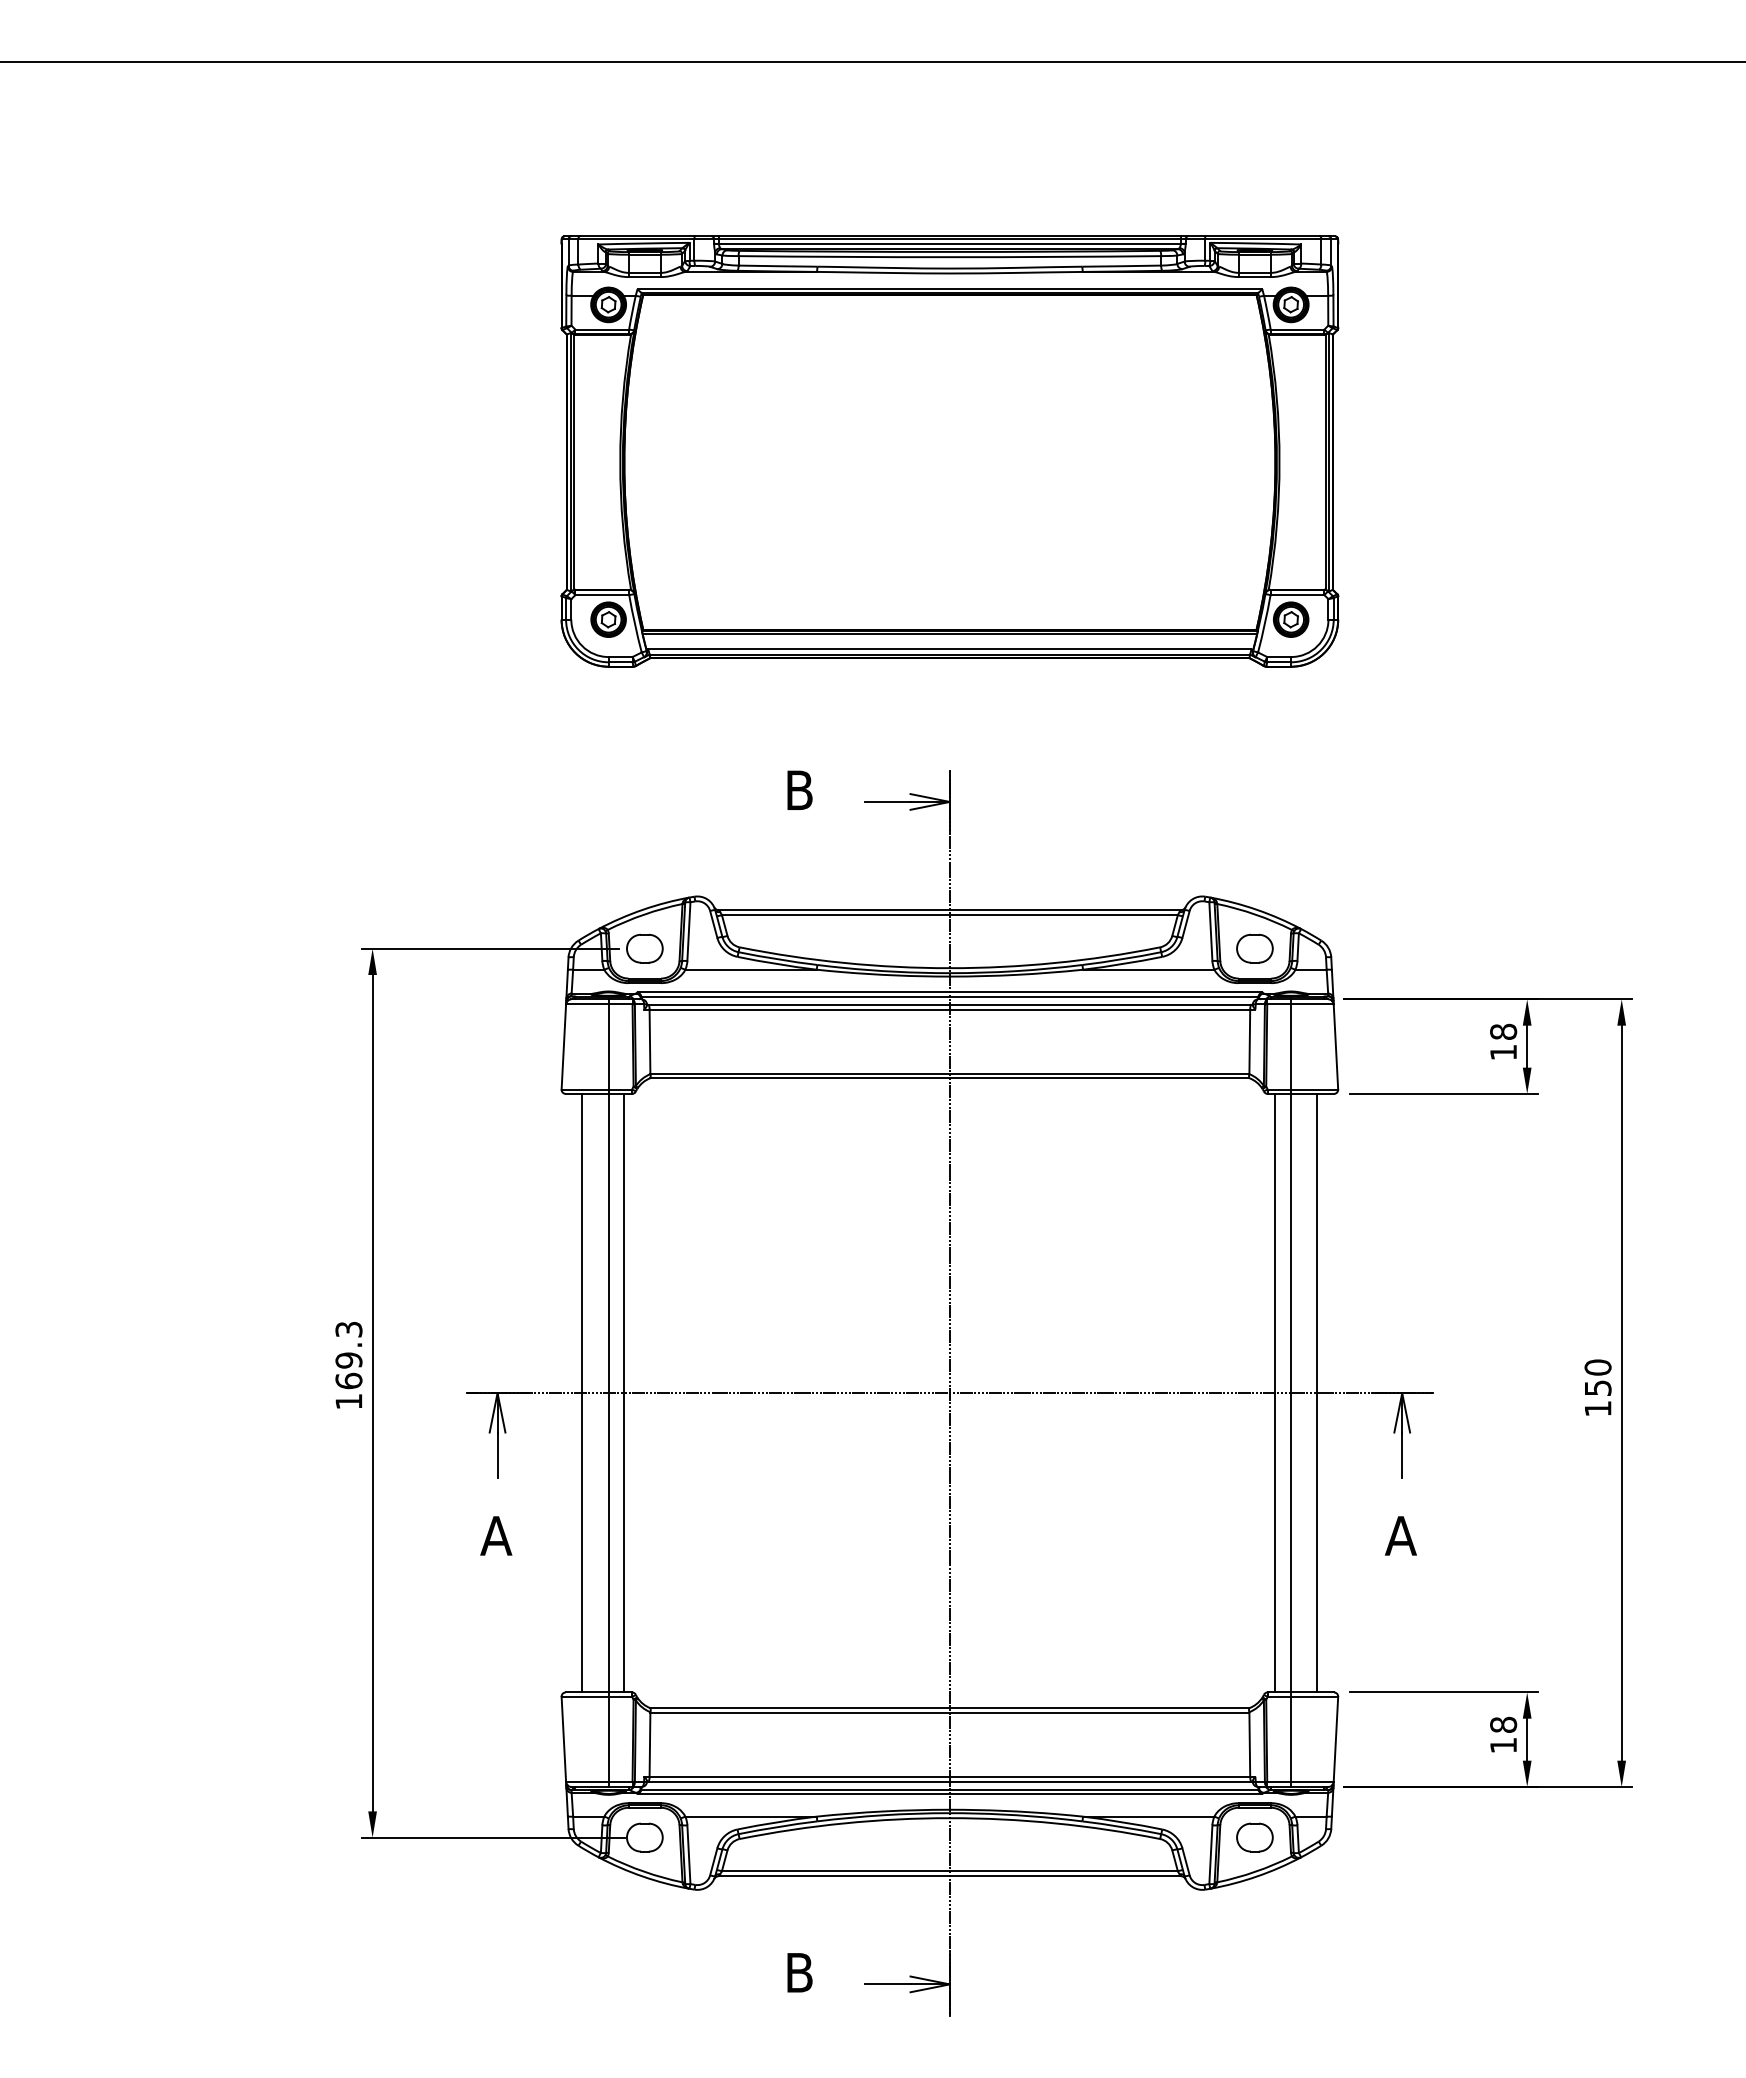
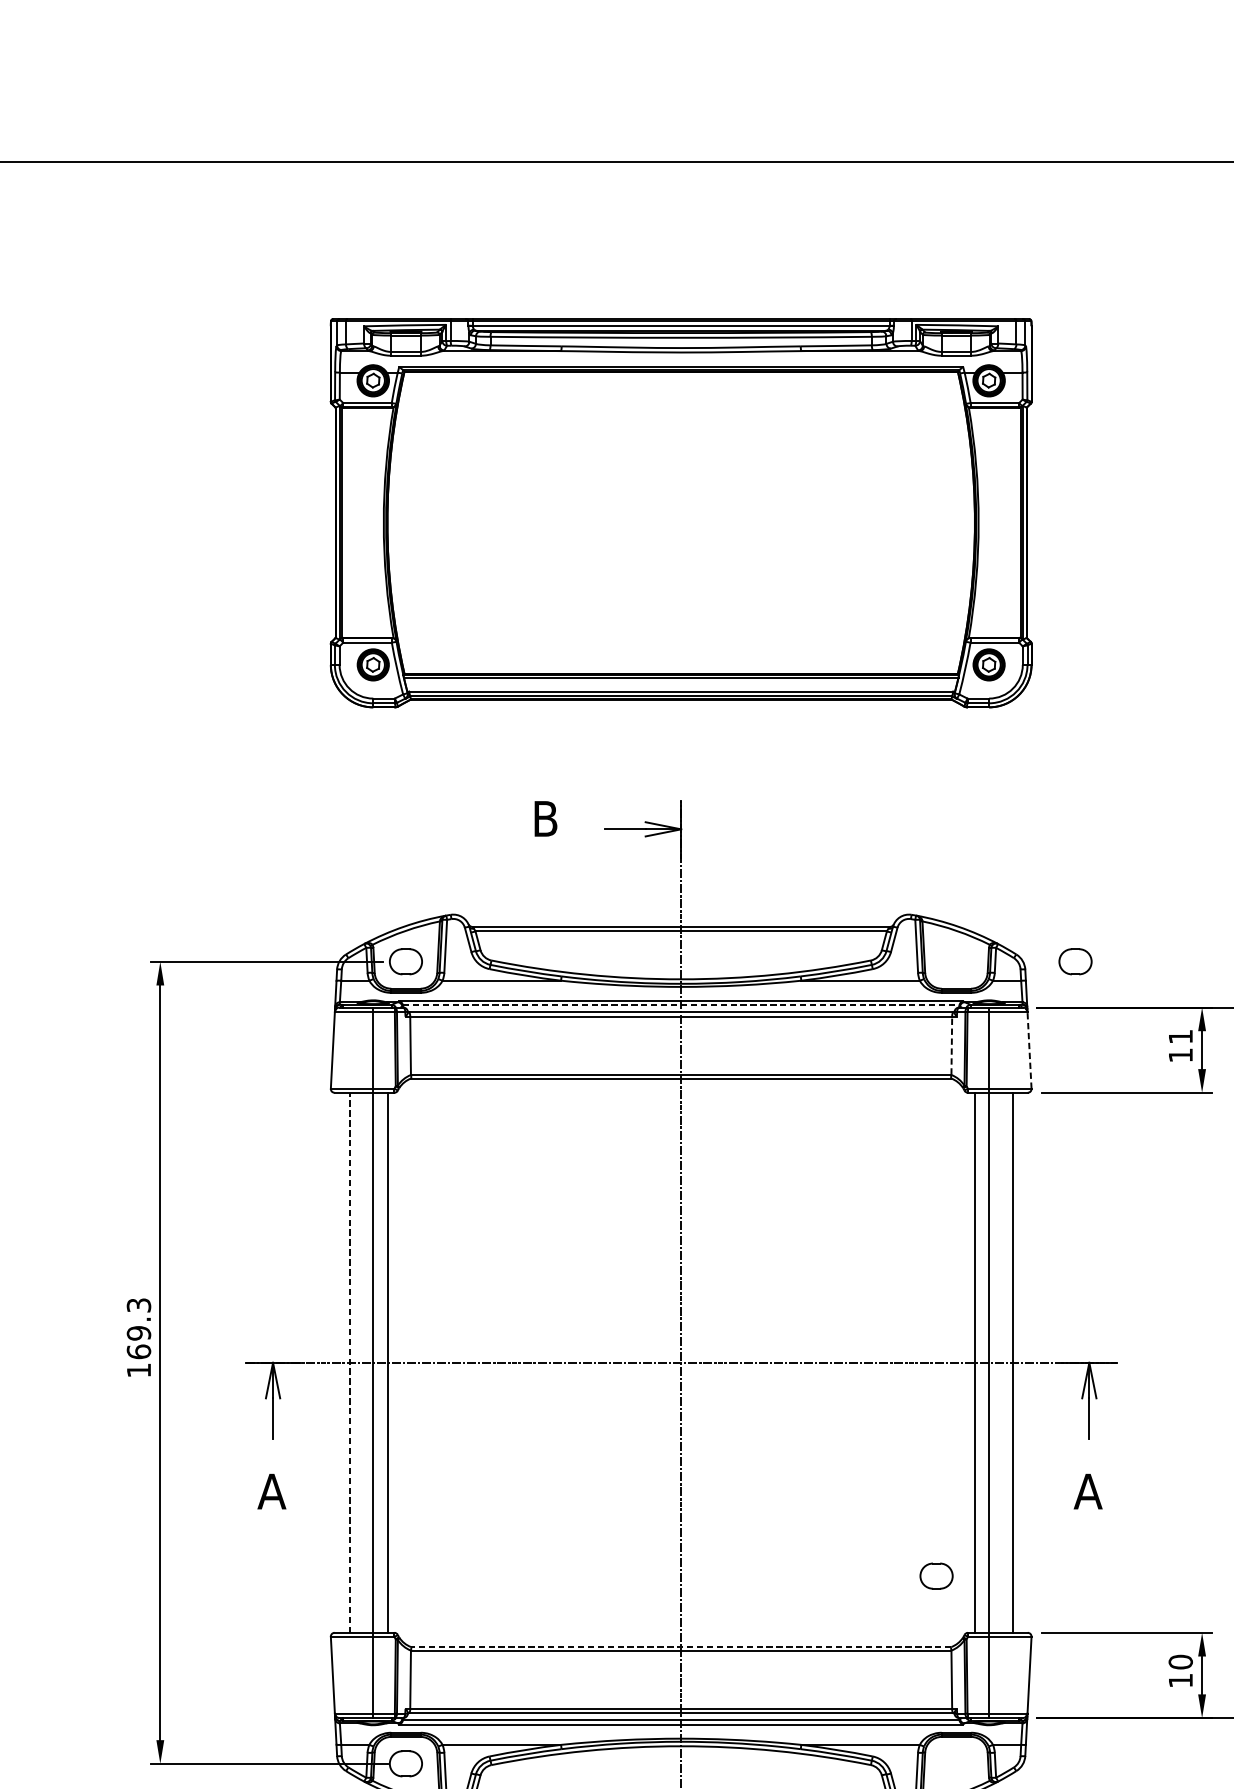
part: (1254, 948) -> (1075, 961), moved
line: (950, 996) -> (681, 1004), solid -> dashed
text: (1503, 1031) -> (1180, 1036), 18 -> 11
line: (1249, 1041) -> (951, 1045), solid -> dashed
line: (1335, 1046) -> (1029, 1049), solid -> dashed
line: (582, 1392) -> (349, 1362), solid -> dashed
line: (949, 1708) -> (680, 1647), solid -> dashed
text: (1503, 1724) -> (1180, 1661), 18 -> 10
part: (1254, 1837) -> (936, 1576), moved

